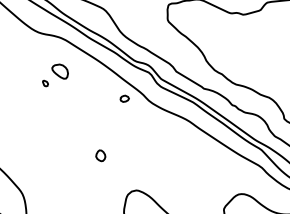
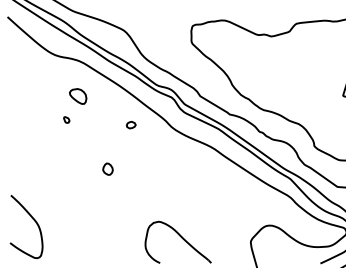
part: (45, 83) -> (66, 119), moved
part: (124, 99) -> (130, 125), moved
part: (100, 155) -> (107, 168), moved

